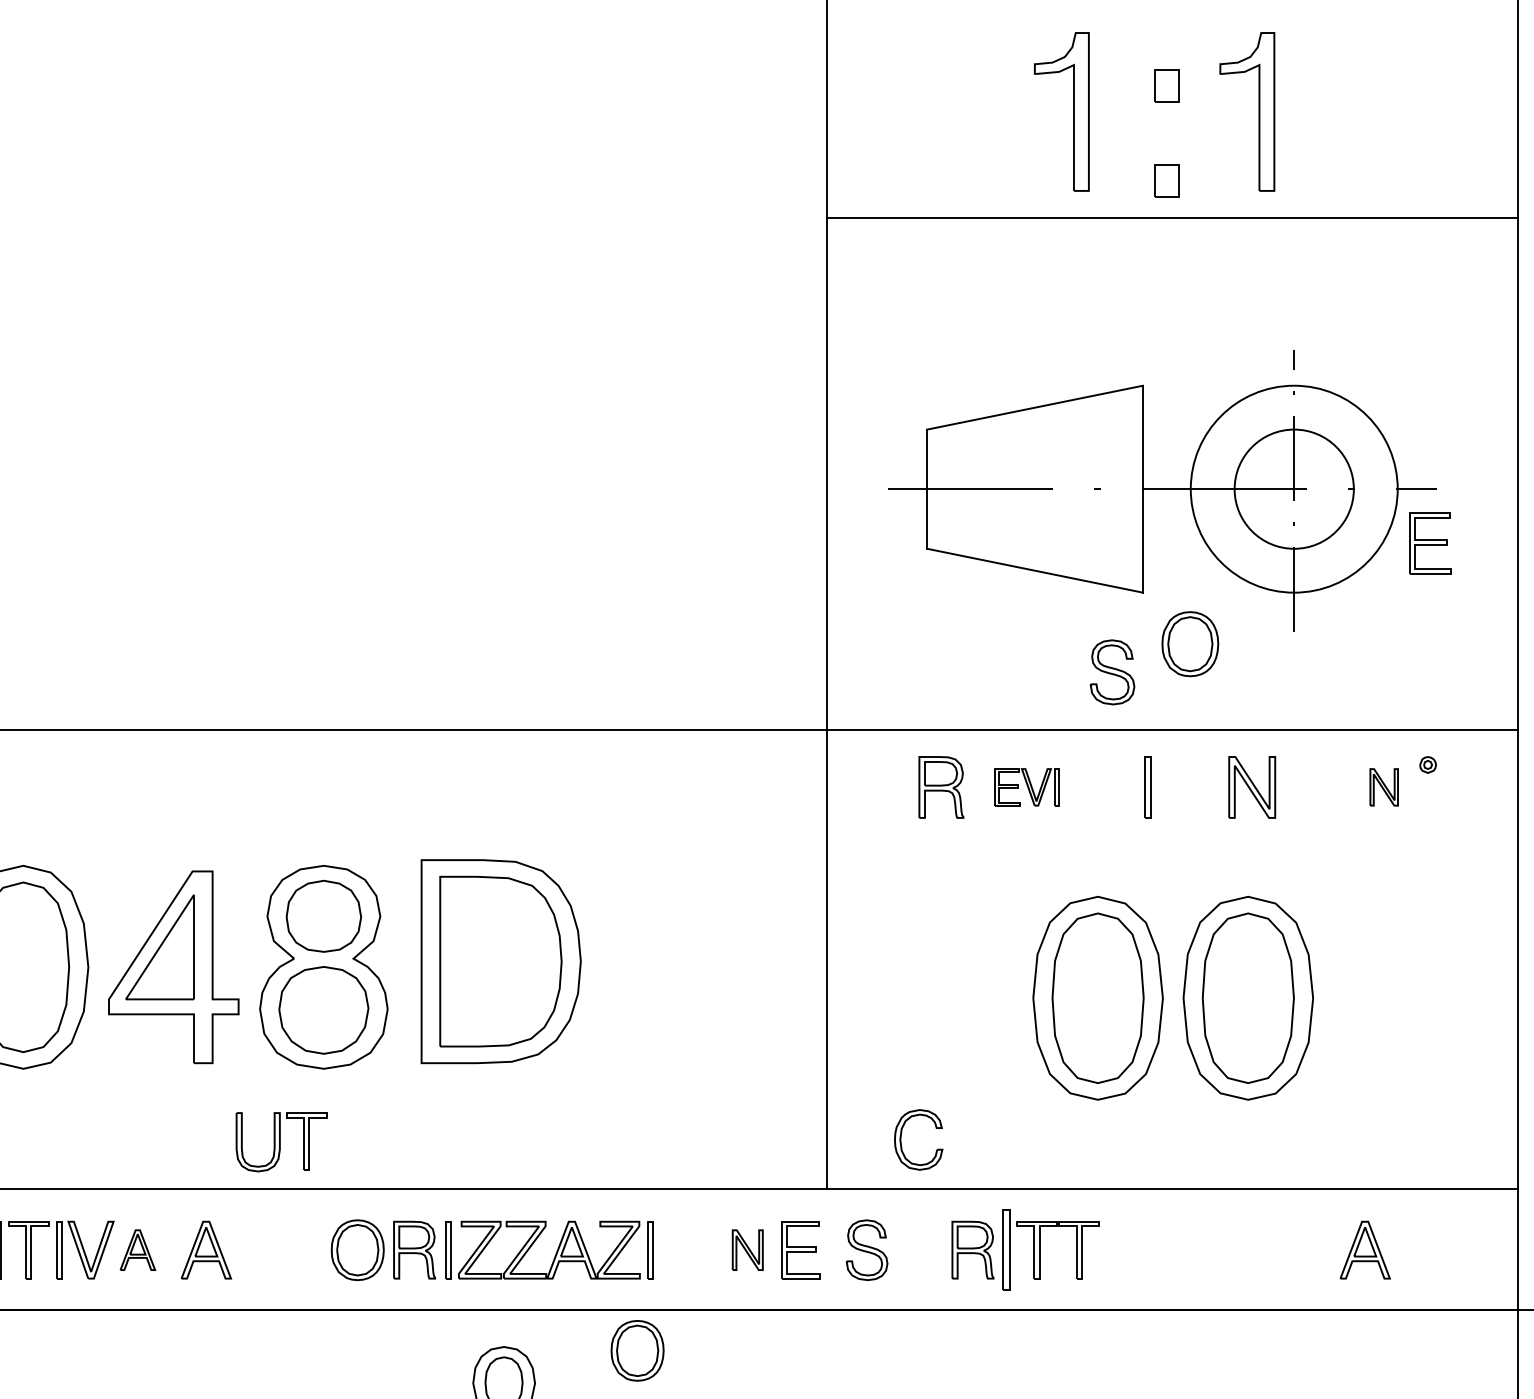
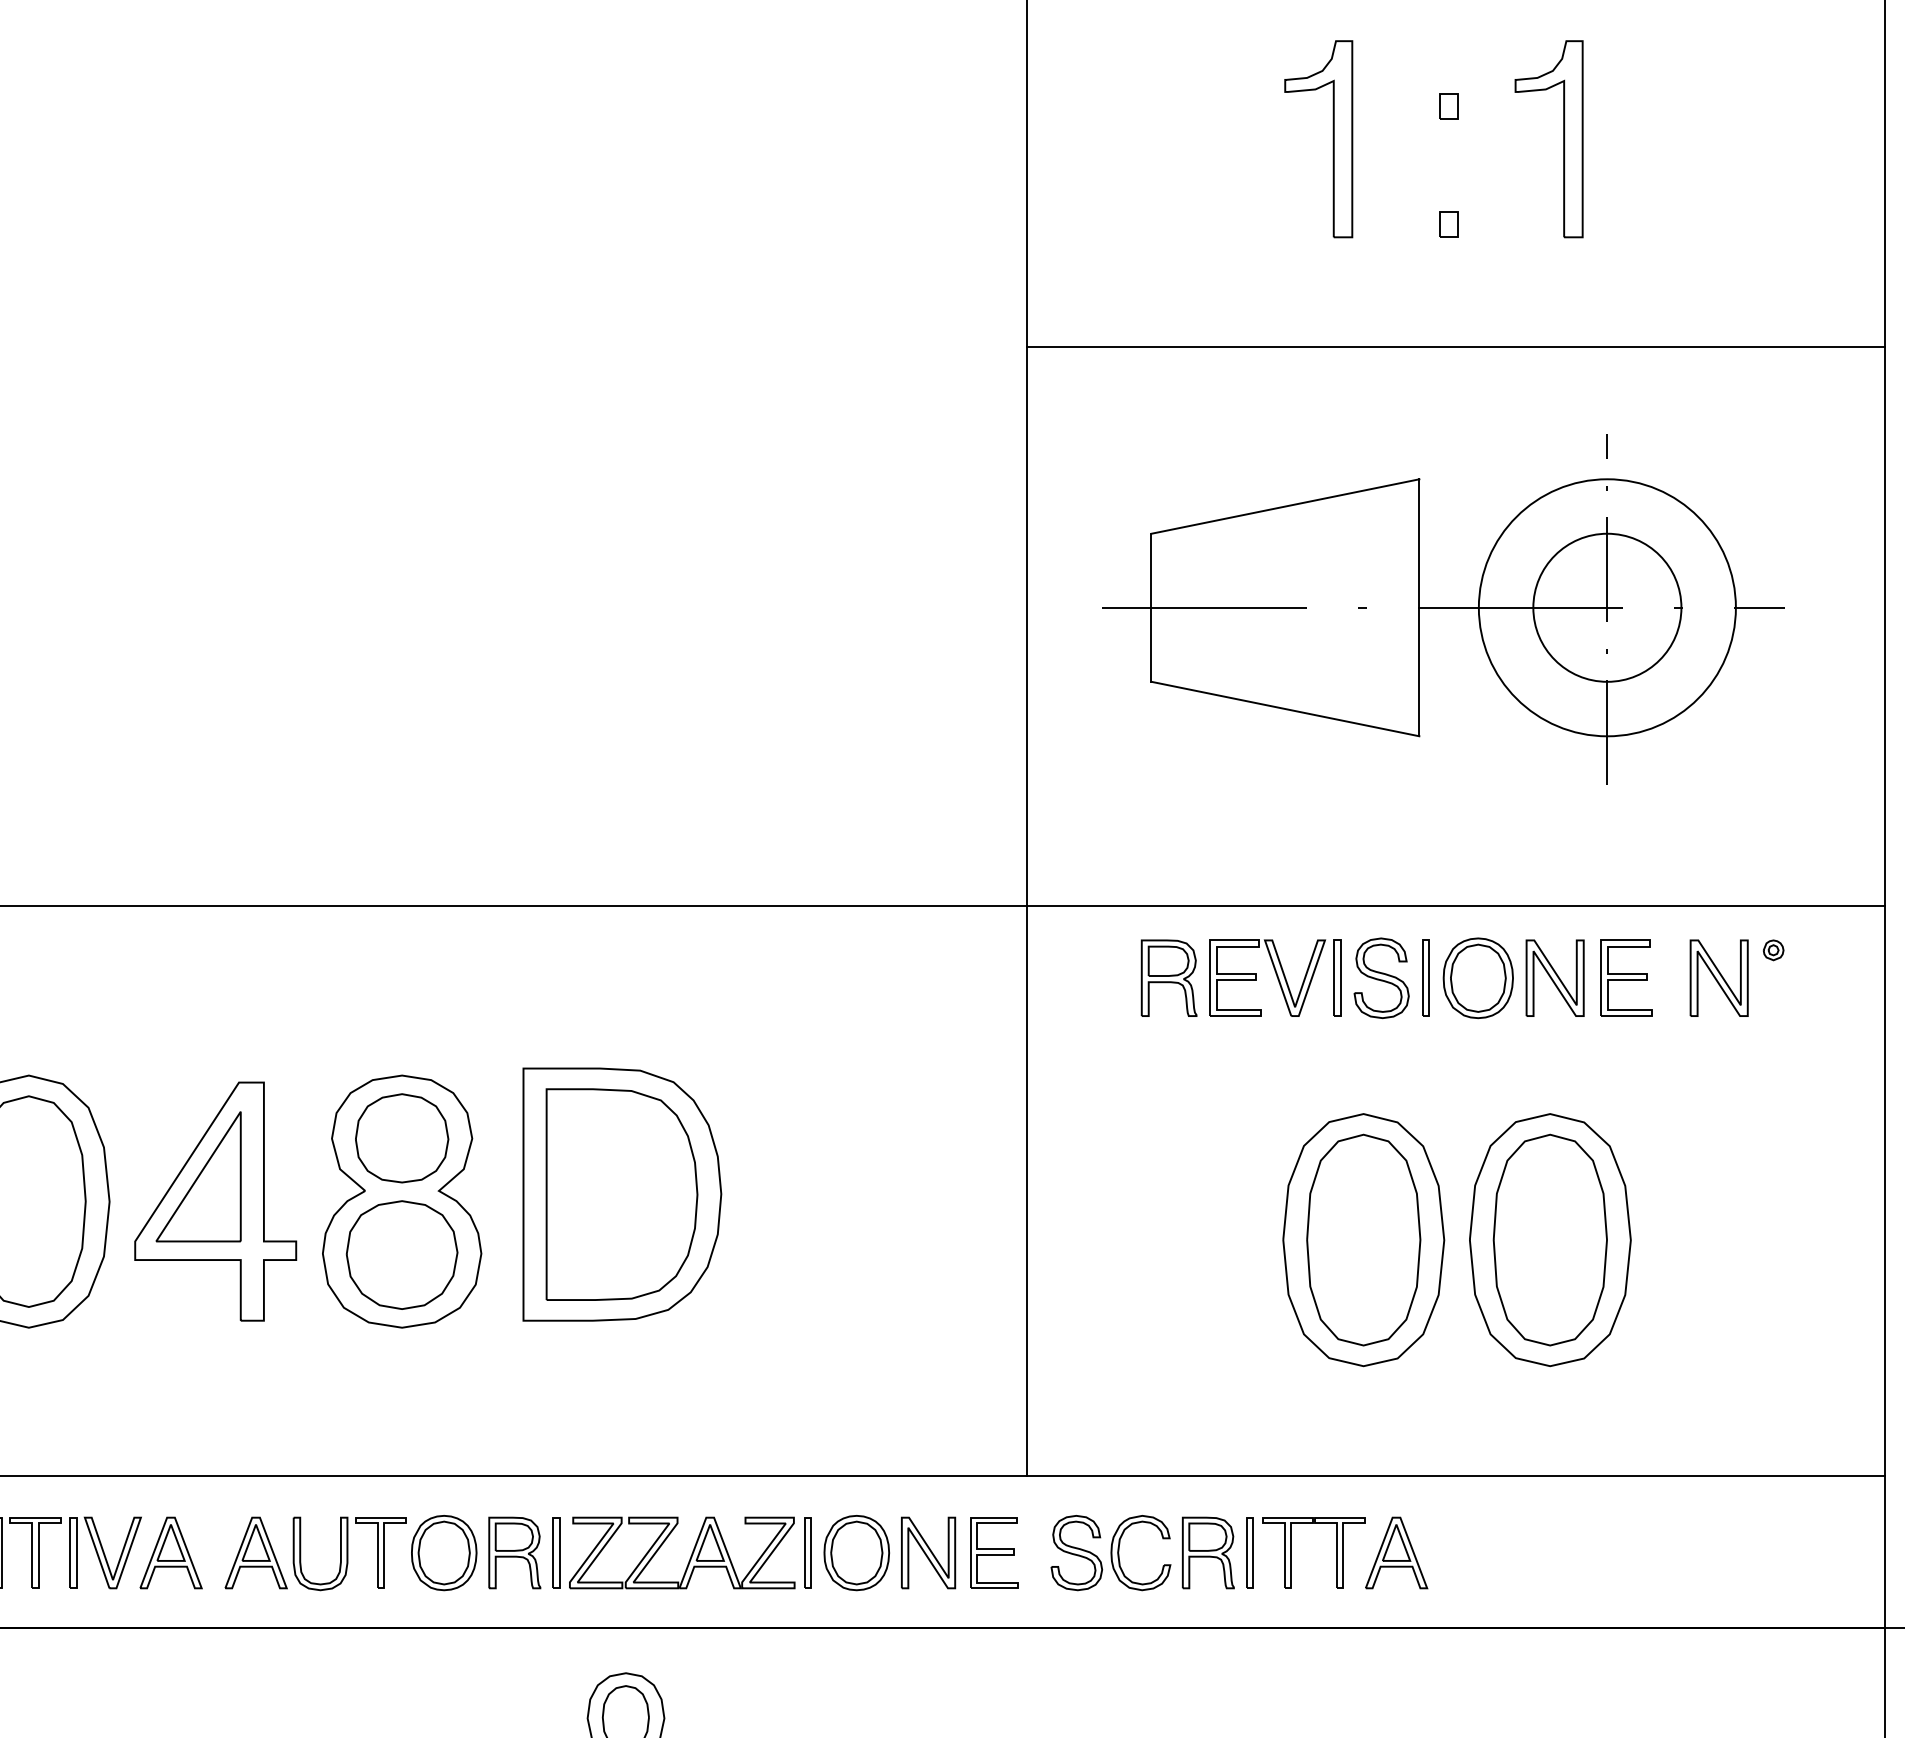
part: (1166, 85) -> (1448, 106), size x0.62
part: (1166, 180) -> (1448, 224), size x0.62
line: (1171, 218) -> (1455, 347), moved
part: (1430, 542) -> (1626, 977), moved
part: (1189, 644) -> (1477, 978), moved
part: (1112, 672) -> (1381, 978), moved
part: (1027, 786) -> (1275, 977), size x1.67
part: (1383, 786) -> (1718, 977), size x1.67
part: (901, 1140) -> (1119, 1553), moved
part: (281, 1141) -> (349, 1553), moved
part: (137, 1249) -> (170, 1552), size x1.43
part: (747, 1249) -> (928, 1552), size x1.43
part: (1006, 1249) -> (1249, 1552), size x0.71
part: (1365, 1249) -> (1396, 1552), moved
part: (637, 1351) -> (856, 1553), moved

